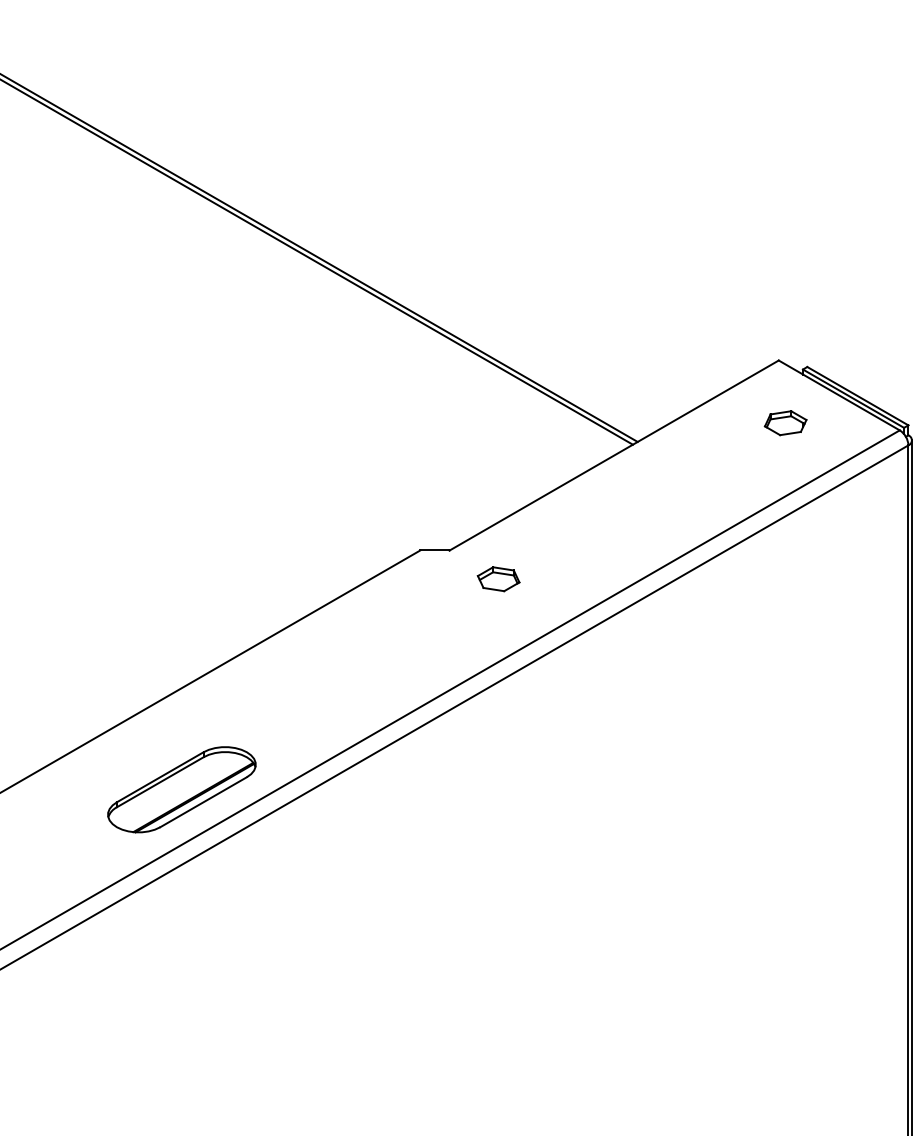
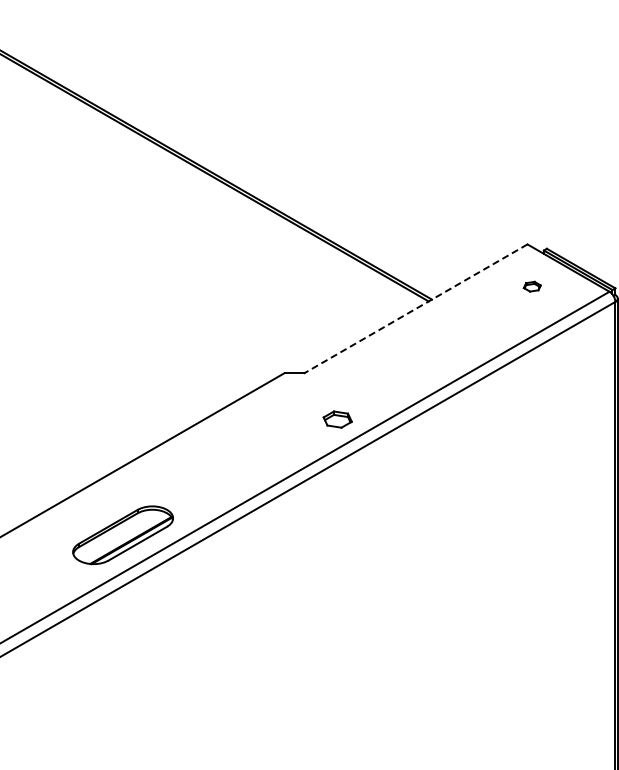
part: (786, 422) -> (532, 286), size x0.6
line: (614, 455) -> (416, 308), solid -> dashed
part: (498, 579) -> (337, 419), moved

